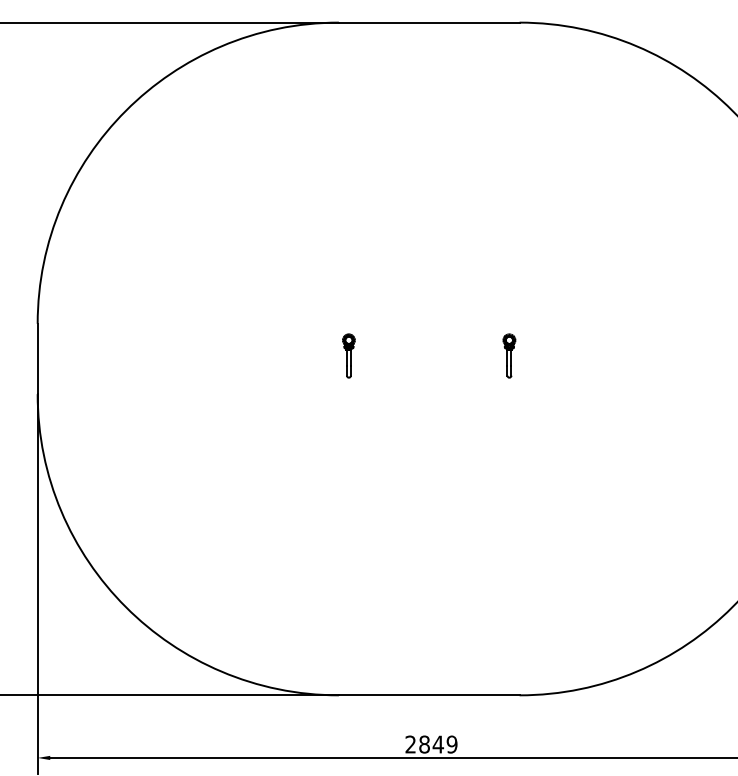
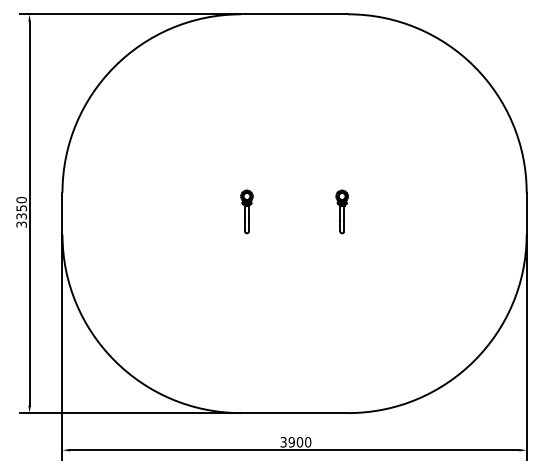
part: (348, 355) -> (246, 211), size x1.67
part: (508, 355) -> (341, 211), size x1.67
text: (430, 744) -> (295, 442), 2849 -> 3900

